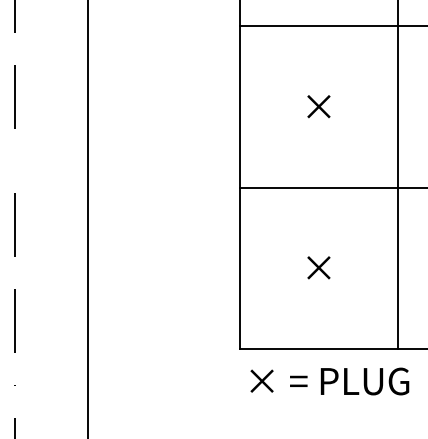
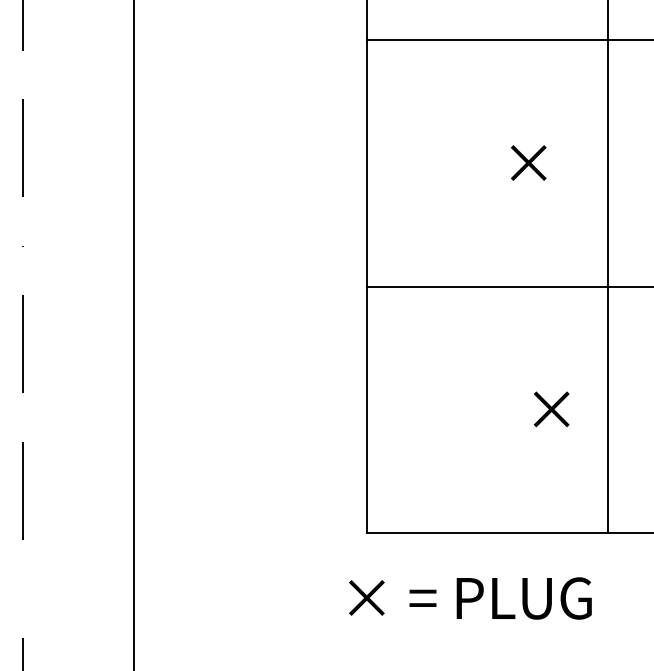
text: (318, 106) -> (528, 162), moved
text: (318, 267) -> (550, 408), moved
text: (329, 381) -> (469, 598), moved

